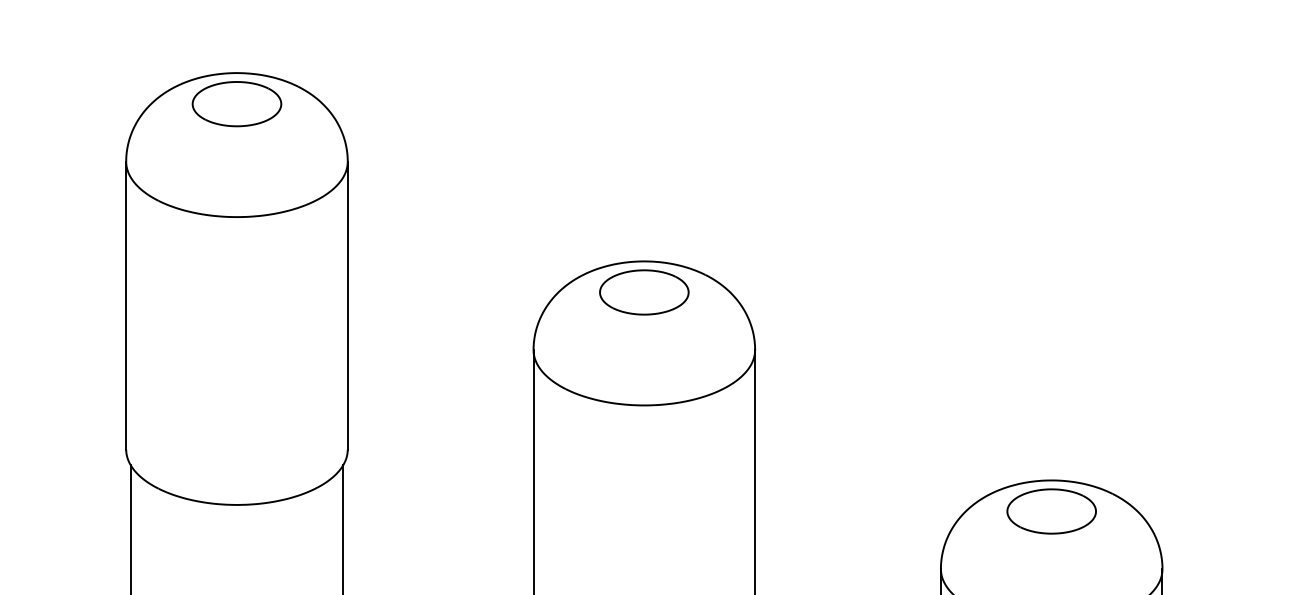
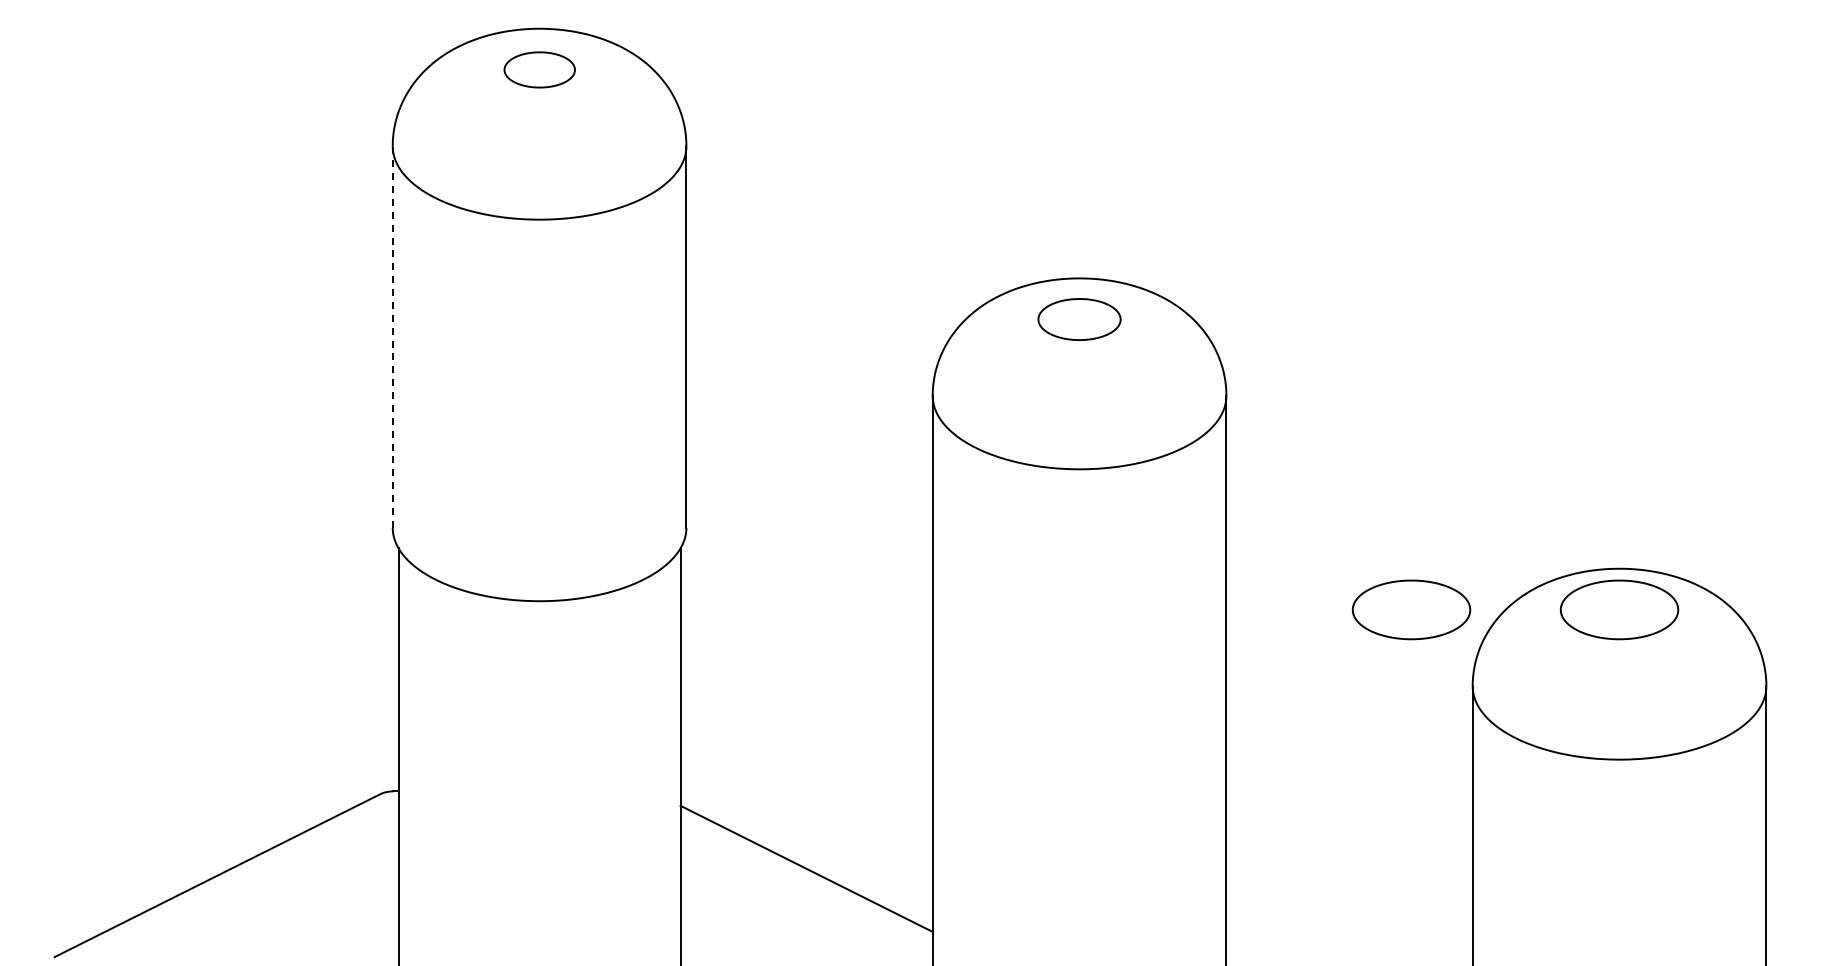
part: (236, 103) -> (539, 69), size x0.6
part: (644, 292) -> (1079, 319), size x0.7
line: (126, 306) -> (392, 337), solid -> dashed
part: (894, 511) -> (1411, 609), added

